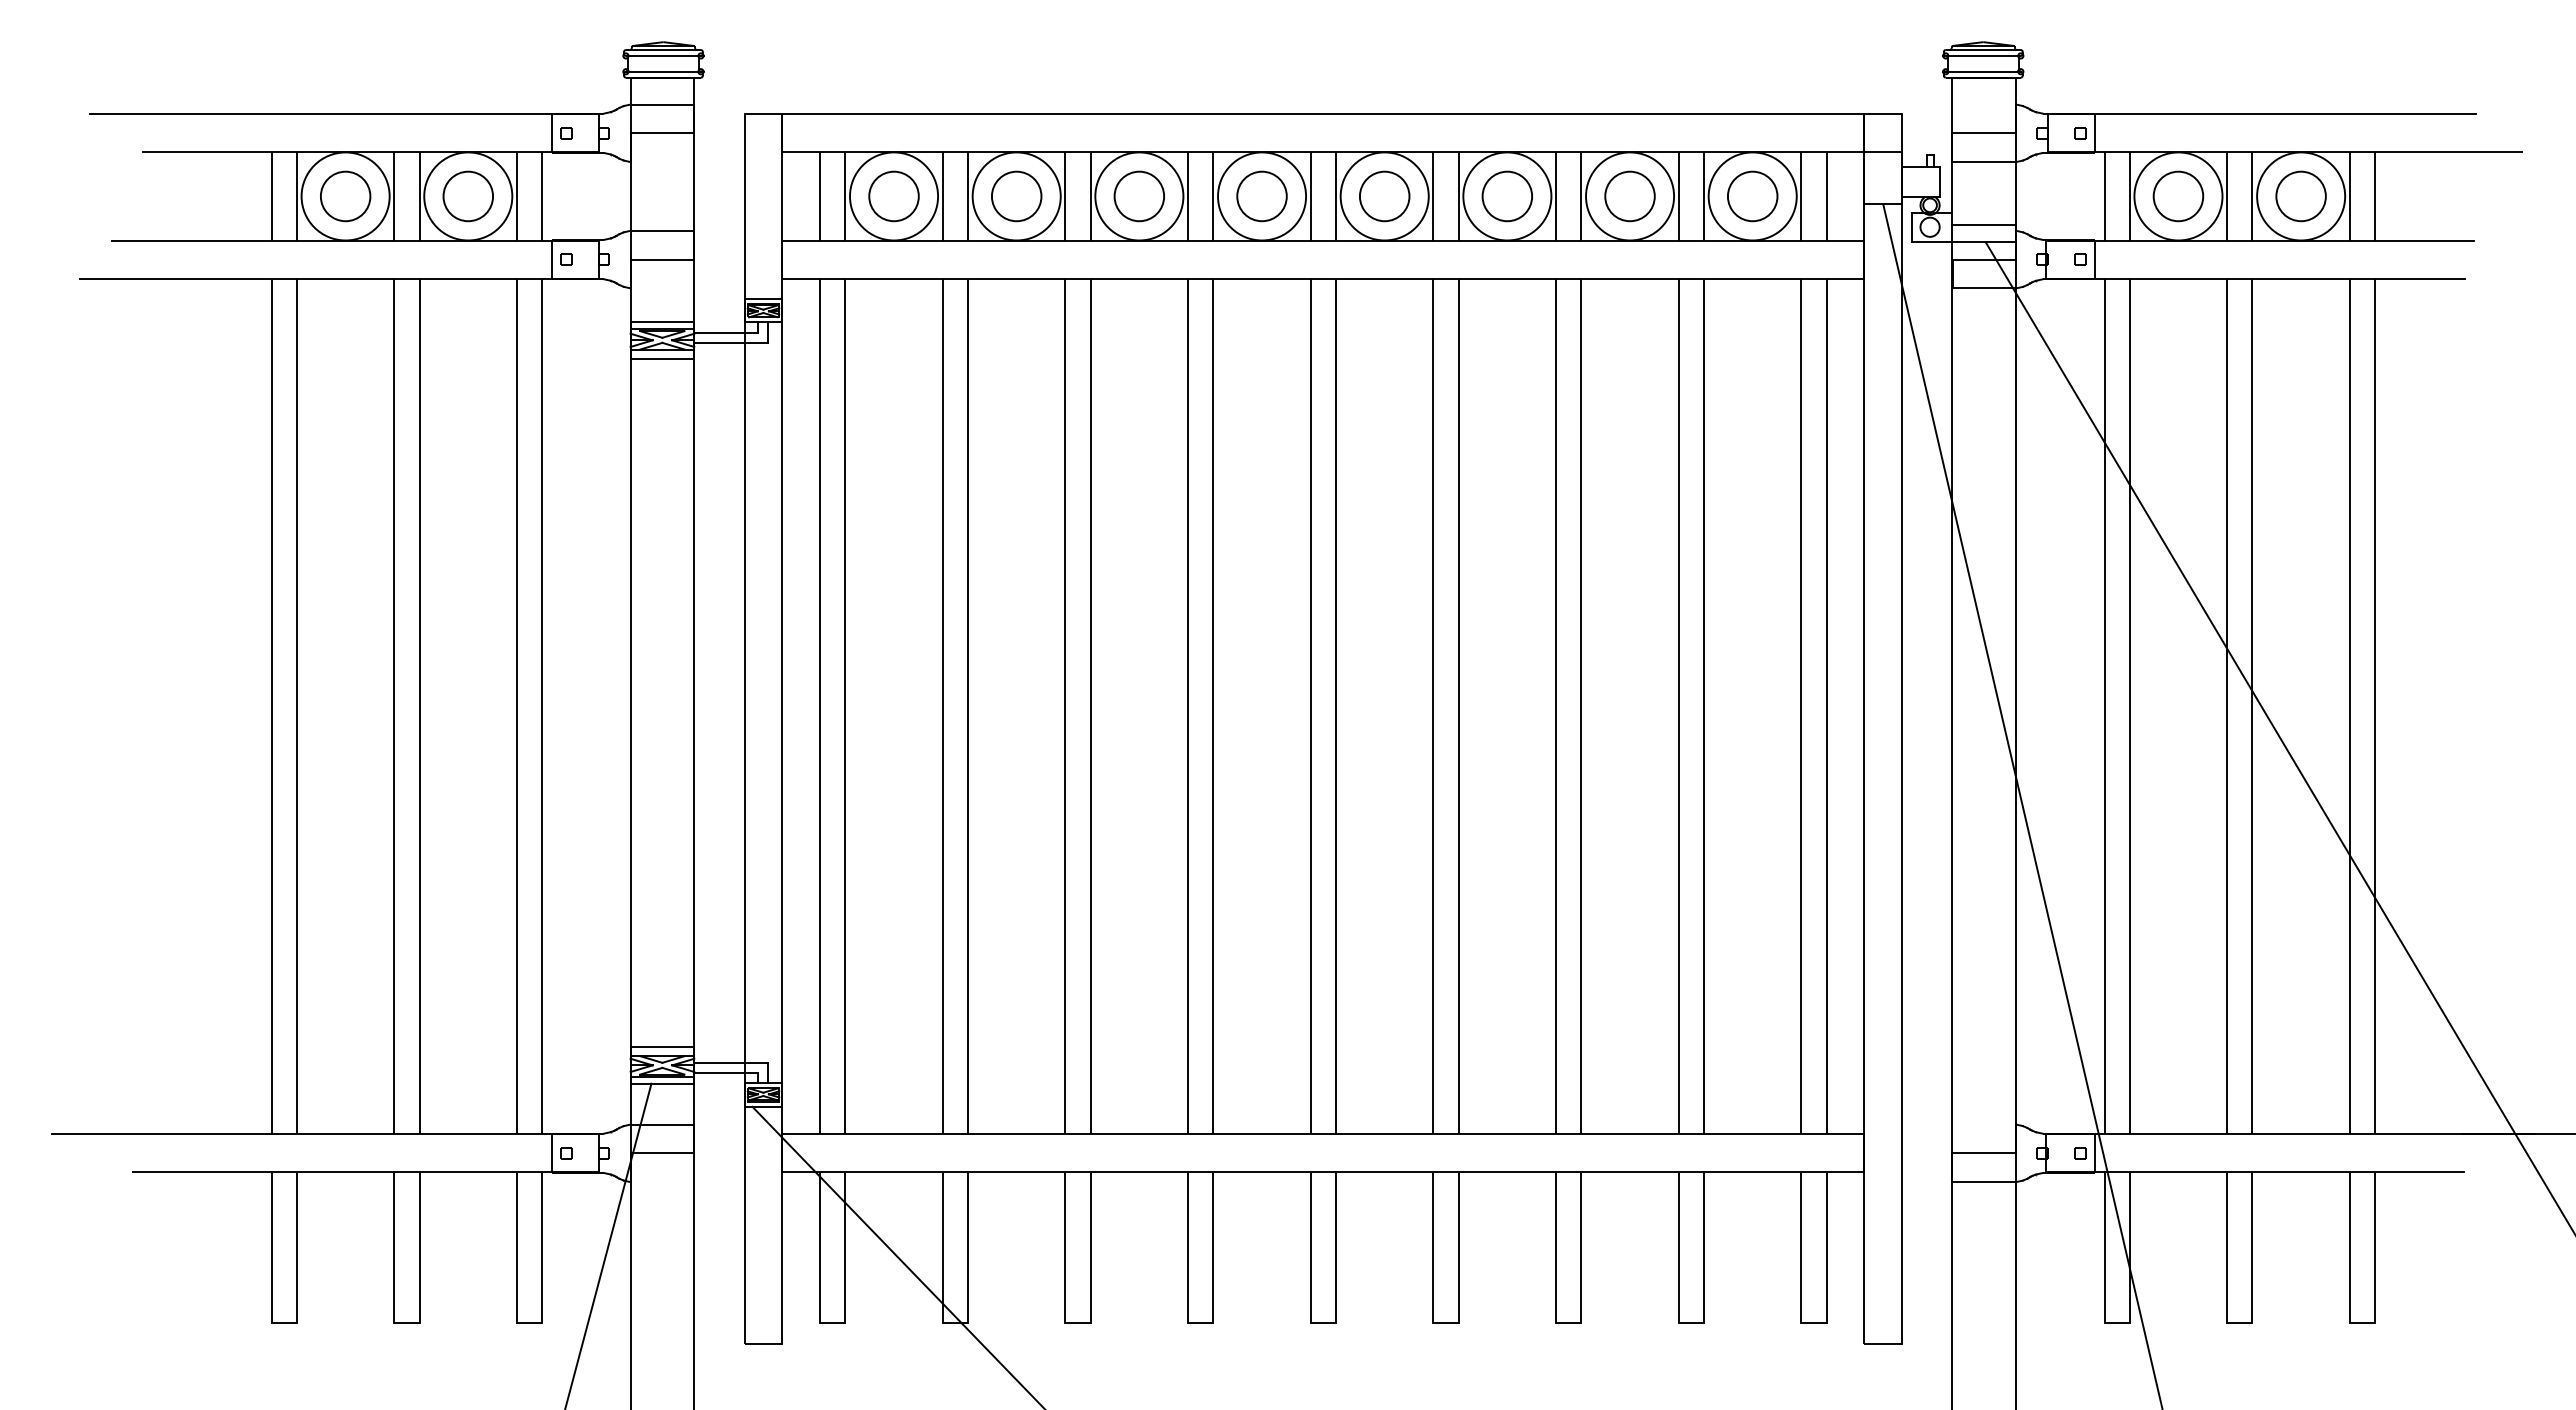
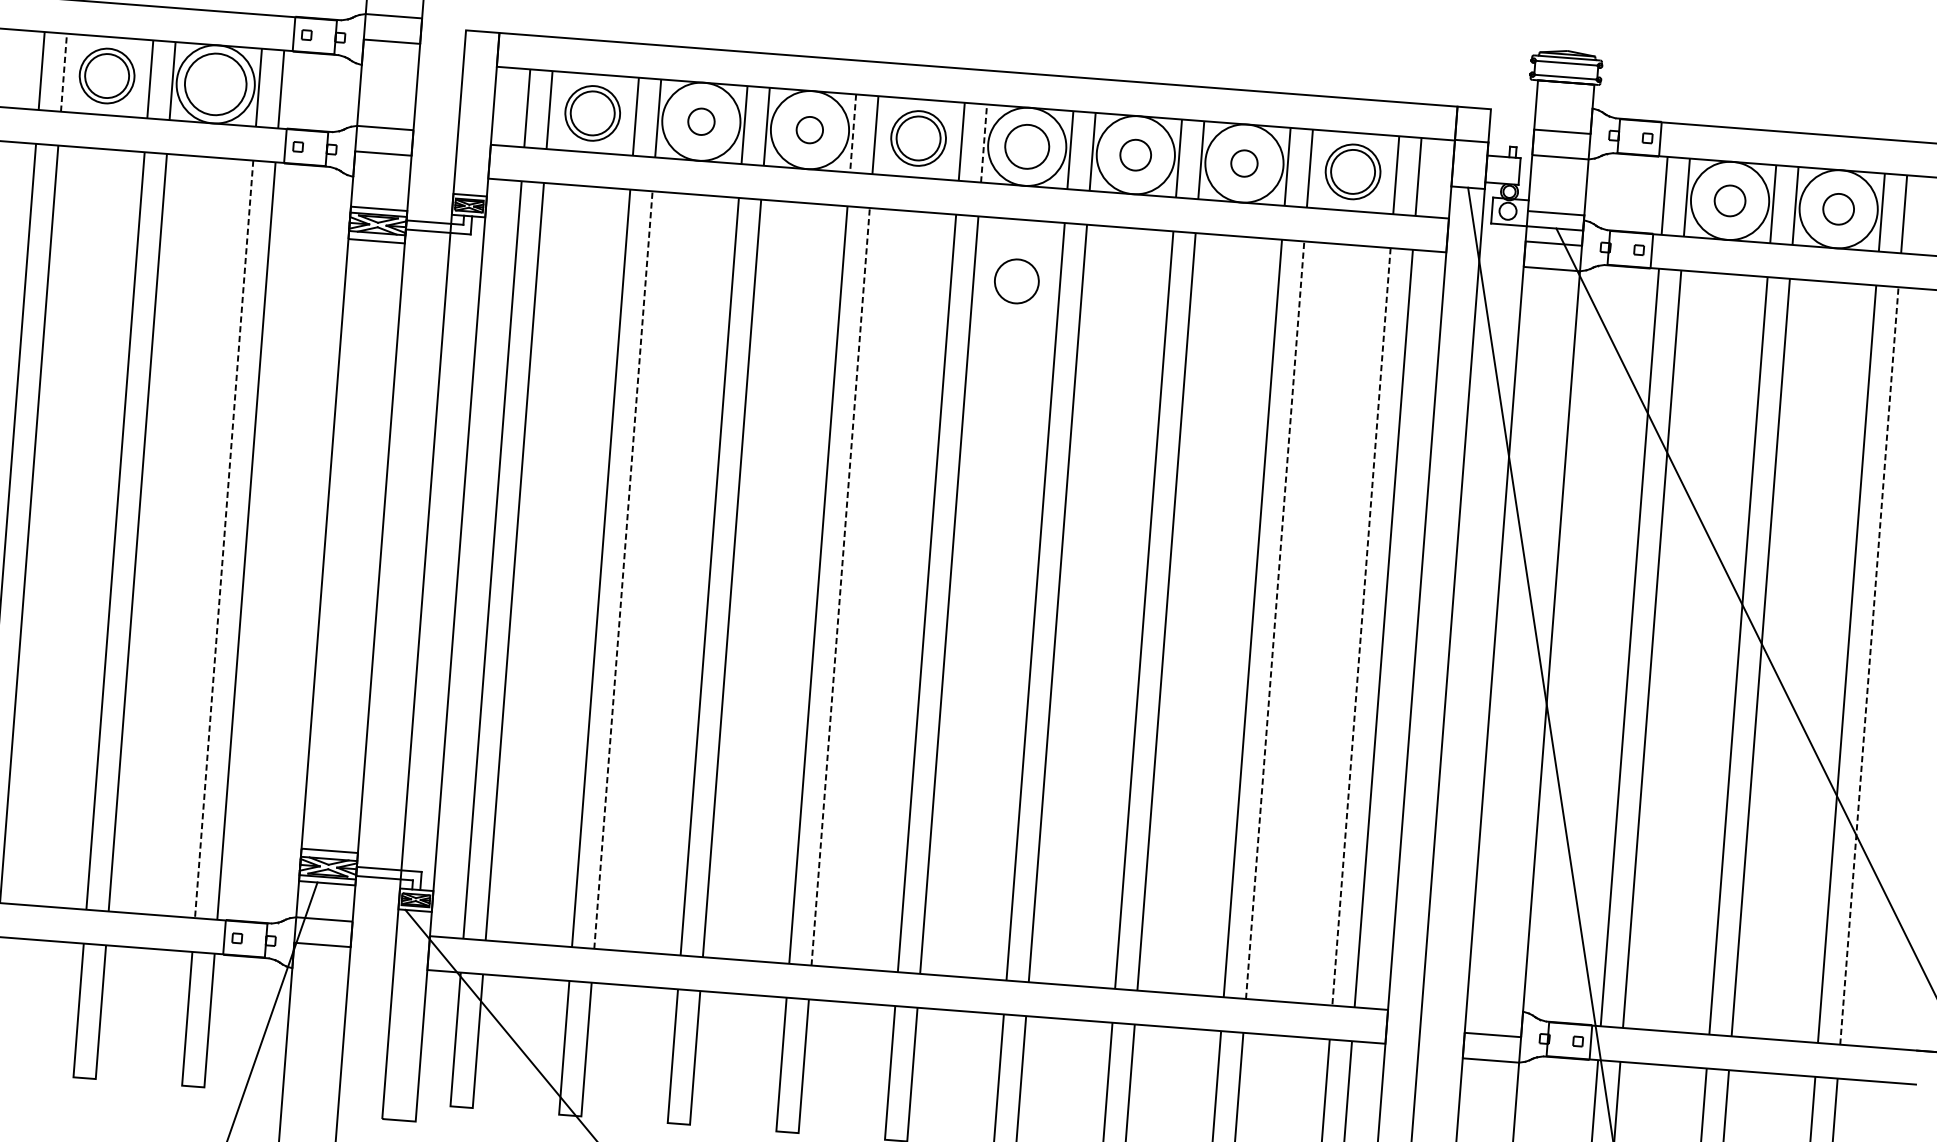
line: (296, 195) -> (63, 71), solid -> dashed
line: (1335, 195) -> (983, 142), solid -> dashed
circle: (345, 196) -> (107, 76), size x0.7
circle: (468, 196) -> (215, 84), size x1.4
circle: (894, 196) -> (593, 113), size x0.7
circle: (1016, 196) -> (701, 121), size x0.6
circle: (1138, 196) -> (809, 130), size x0.6
line: (1188, 196) -> (853, 133), solid -> dashed
circle: (1262, 196) -> (919, 138), size x0.7
circle: (1506, 196) -> (1135, 155), size x0.7
circle: (1629, 196) -> (1243, 163), size x0.6
circle: (1752, 196) -> (1352, 171), size x0.7
circle: (2178, 196) -> (1730, 200), size x0.7
circle: (2300, 196) -> (1838, 209), size x0.7
circle: (1384, 348) -> (1016, 281), added
line: (517, 706) -> (224, 539), solid -> dashed
line: (967, 706) -> (623, 570), solid -> dashed
line: (1213, 706) -> (840, 586), solid -> dashed
line: (1703, 706) -> (1274, 620), solid -> dashed
line: (1801, 706) -> (1361, 626), solid -> dashed
line: (2375, 706) -> (1869, 665), solid -> dashed

